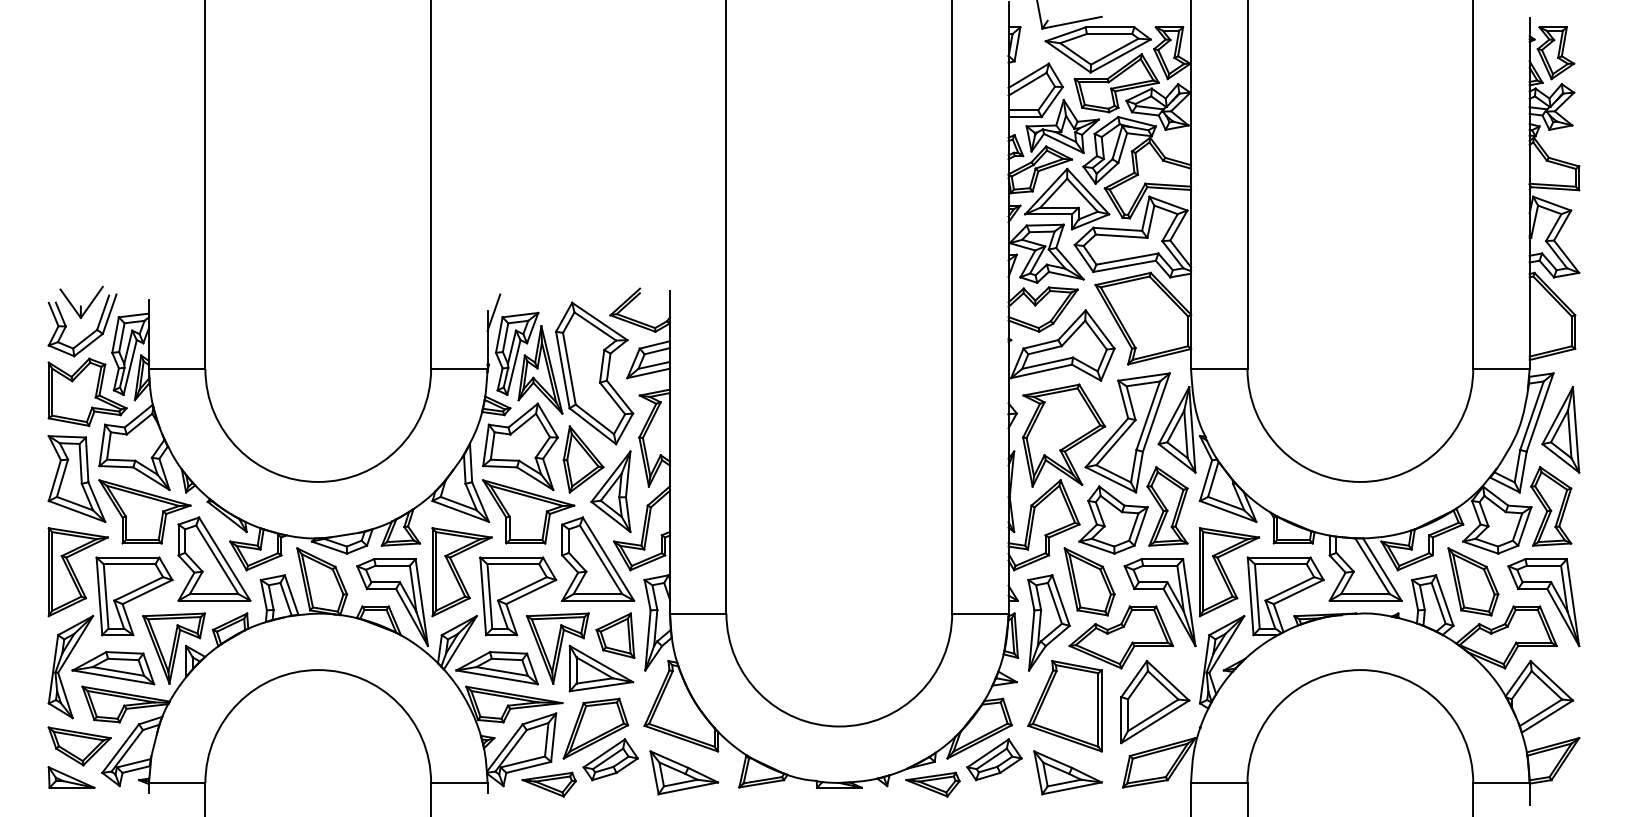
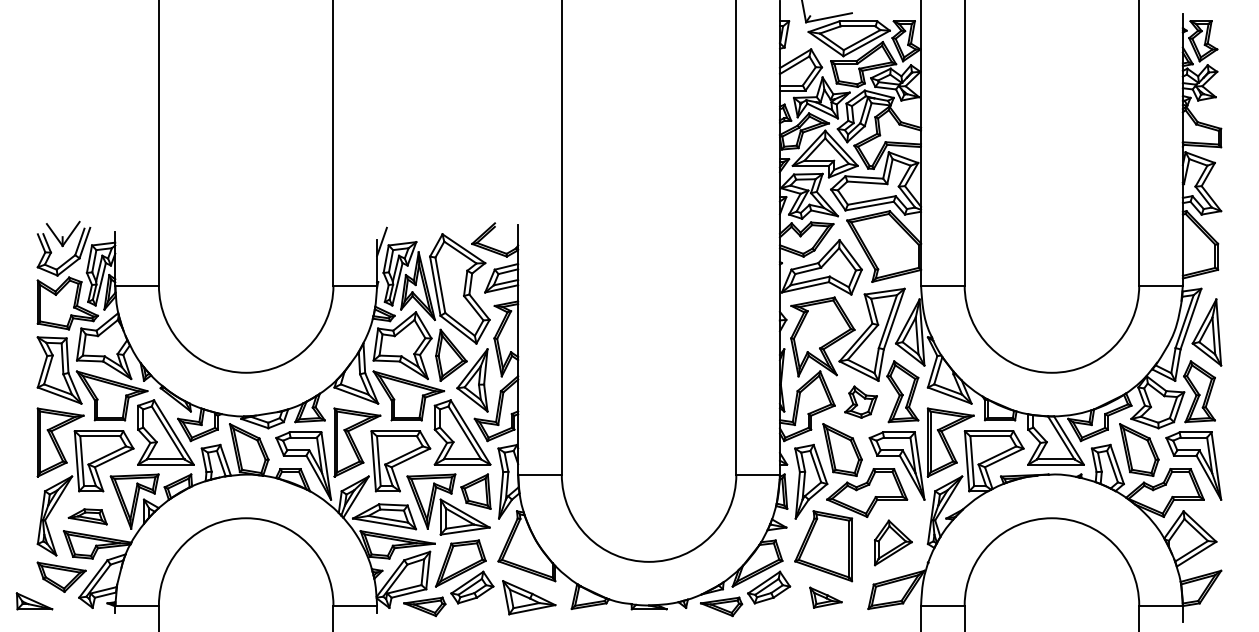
part: (1113, 519) -> (861, 401), size x0.6
part: (113, 668) -> (87, 517), size x0.6
part: (1155, 701) -> (893, 542), size x0.7
part: (1067, 772) -> (825, 597), size x0.6
part: (71, 777) -> (34, 601), moved

